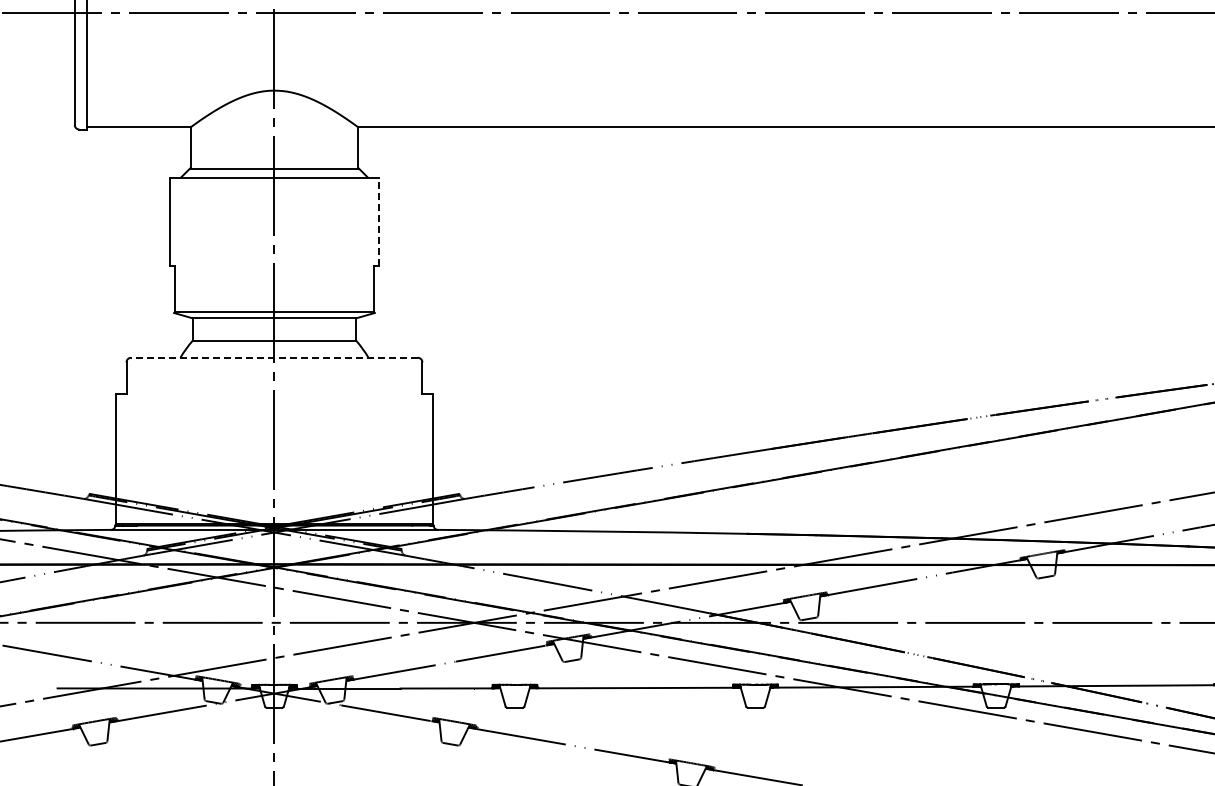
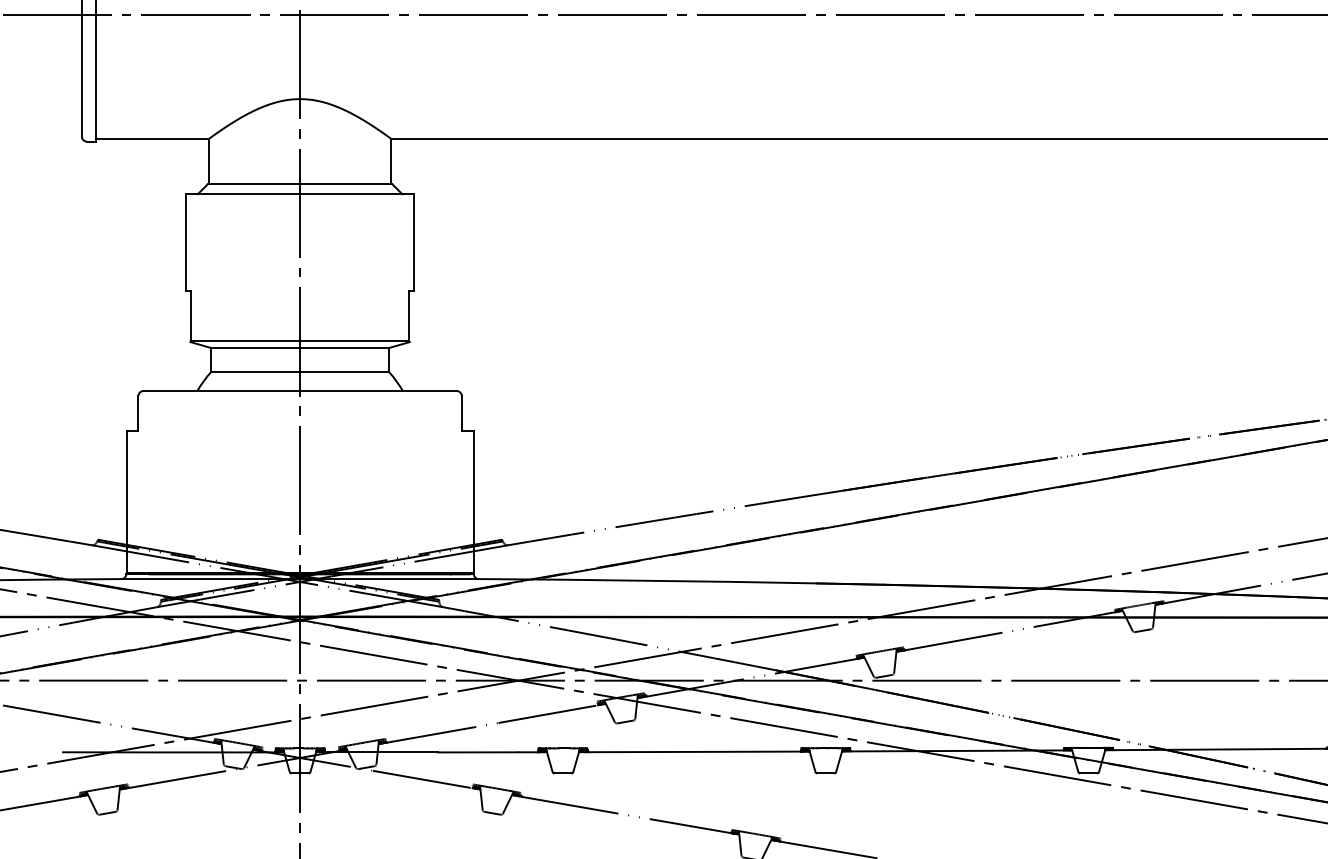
line: (378, 221) -> (413, 242), dashed -> solid
line: (273, 357) -> (299, 390), dashed -> solid

